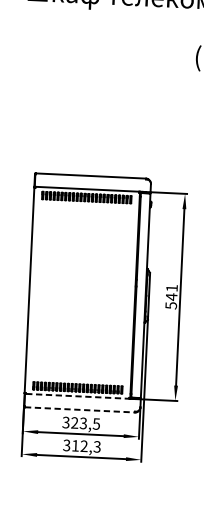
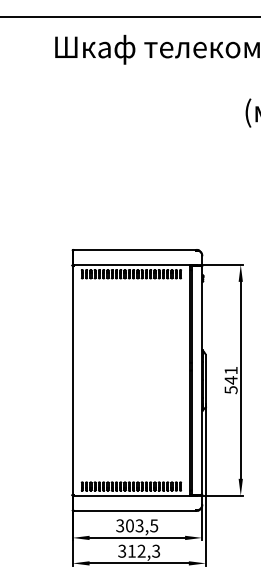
line: (82, 396) -> (137, 495), dashed -> solid
line: (80, 409) -> (135, 510), dashed -> solid
text: (74, 422) -> (129, 525), 323,5 -> 303,5

